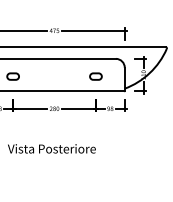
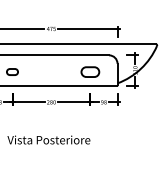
part: (95, 76) -> (89, 71), size x1.6

